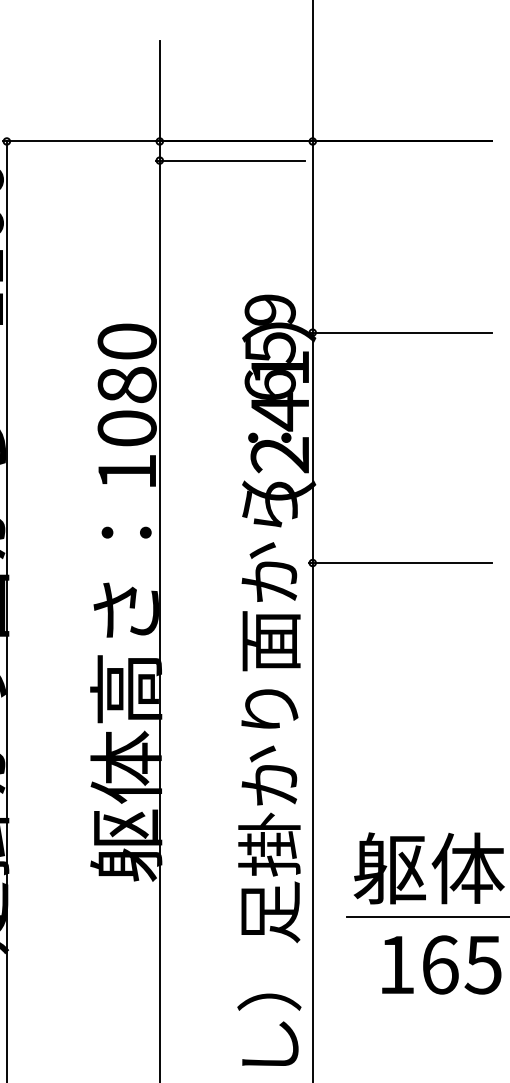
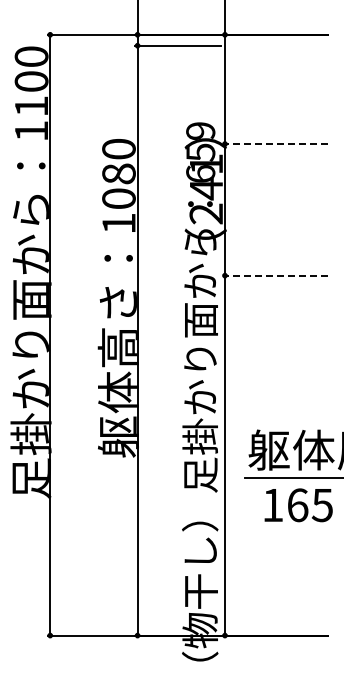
line: (399, 333) -> (274, 144), solid -> dashed
line: (399, 562) -> (274, 275), solid -> dashed

